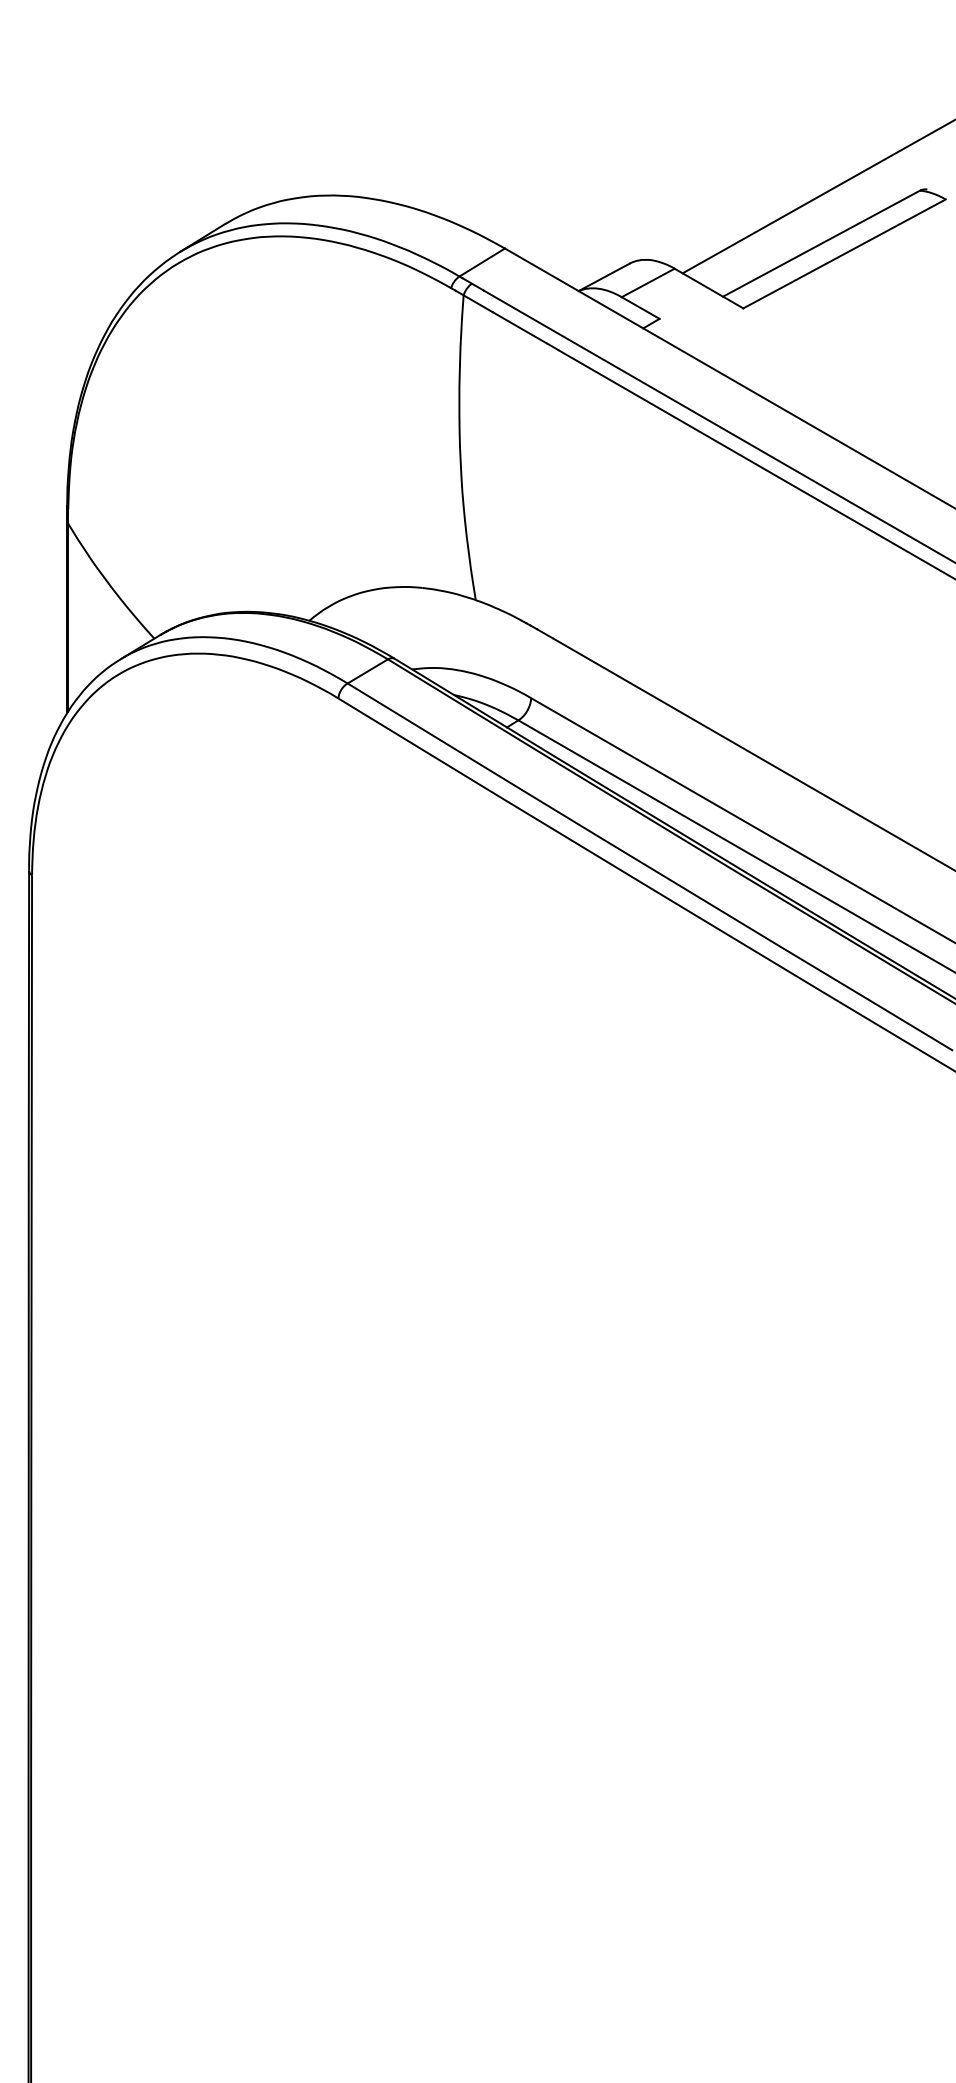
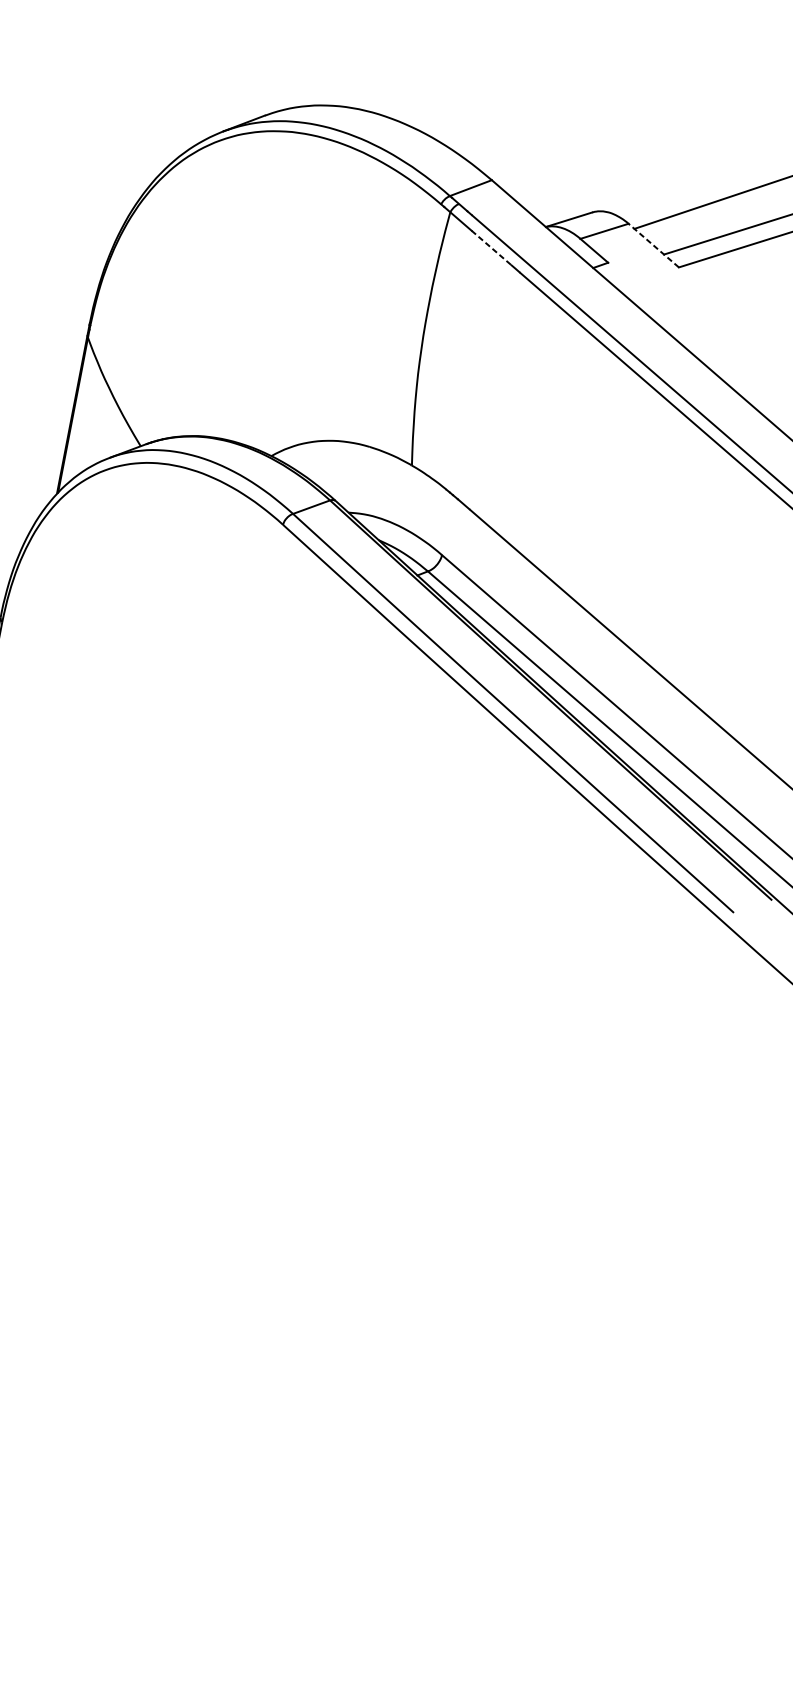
line: (709, 288) -> (654, 245), solid -> dashed
line: (519, 327) -> (491, 247), solid -> dashed

